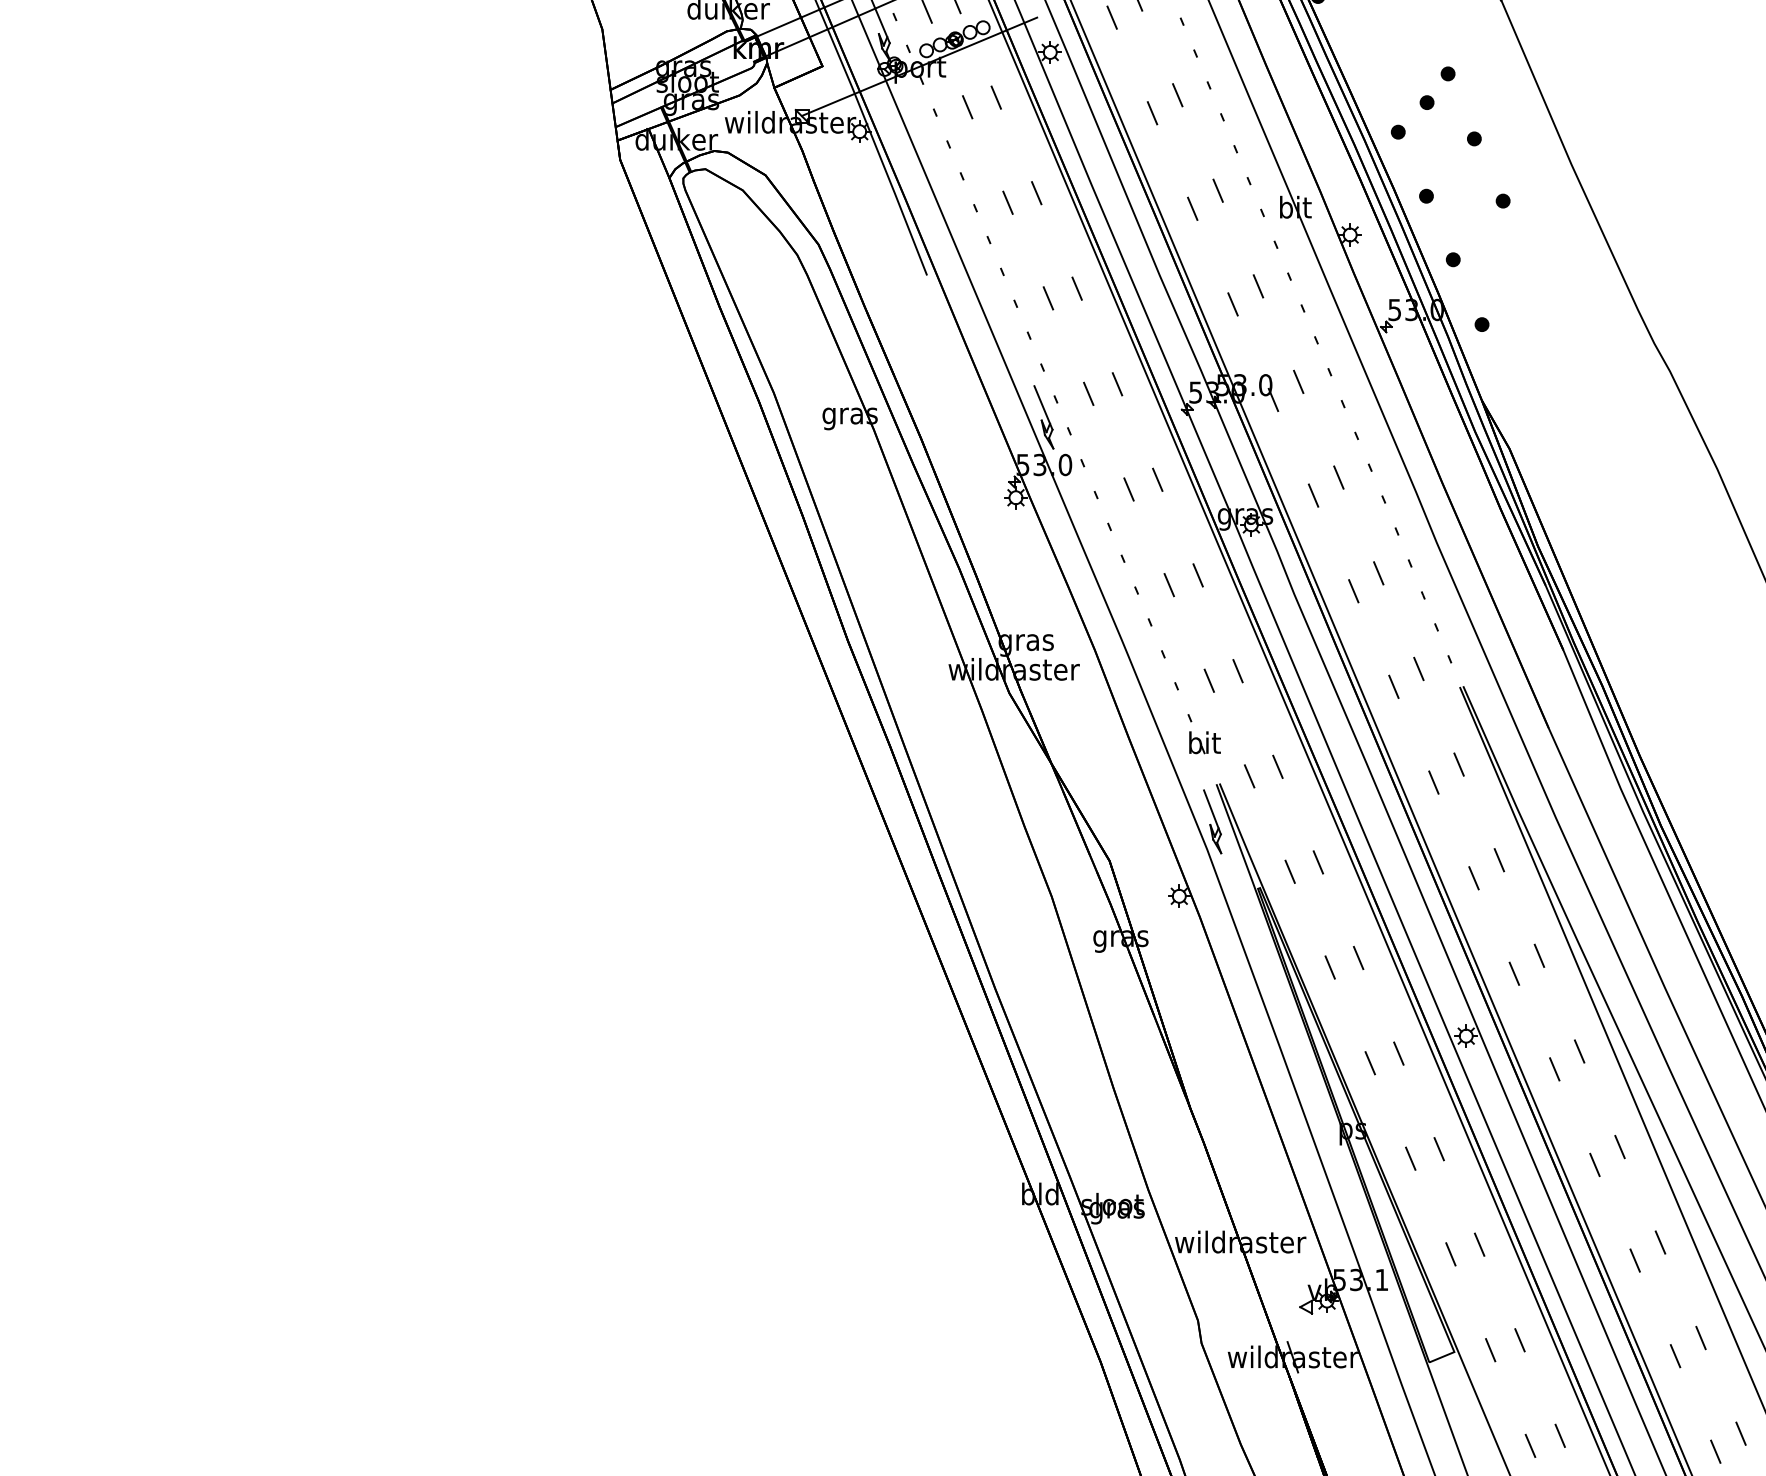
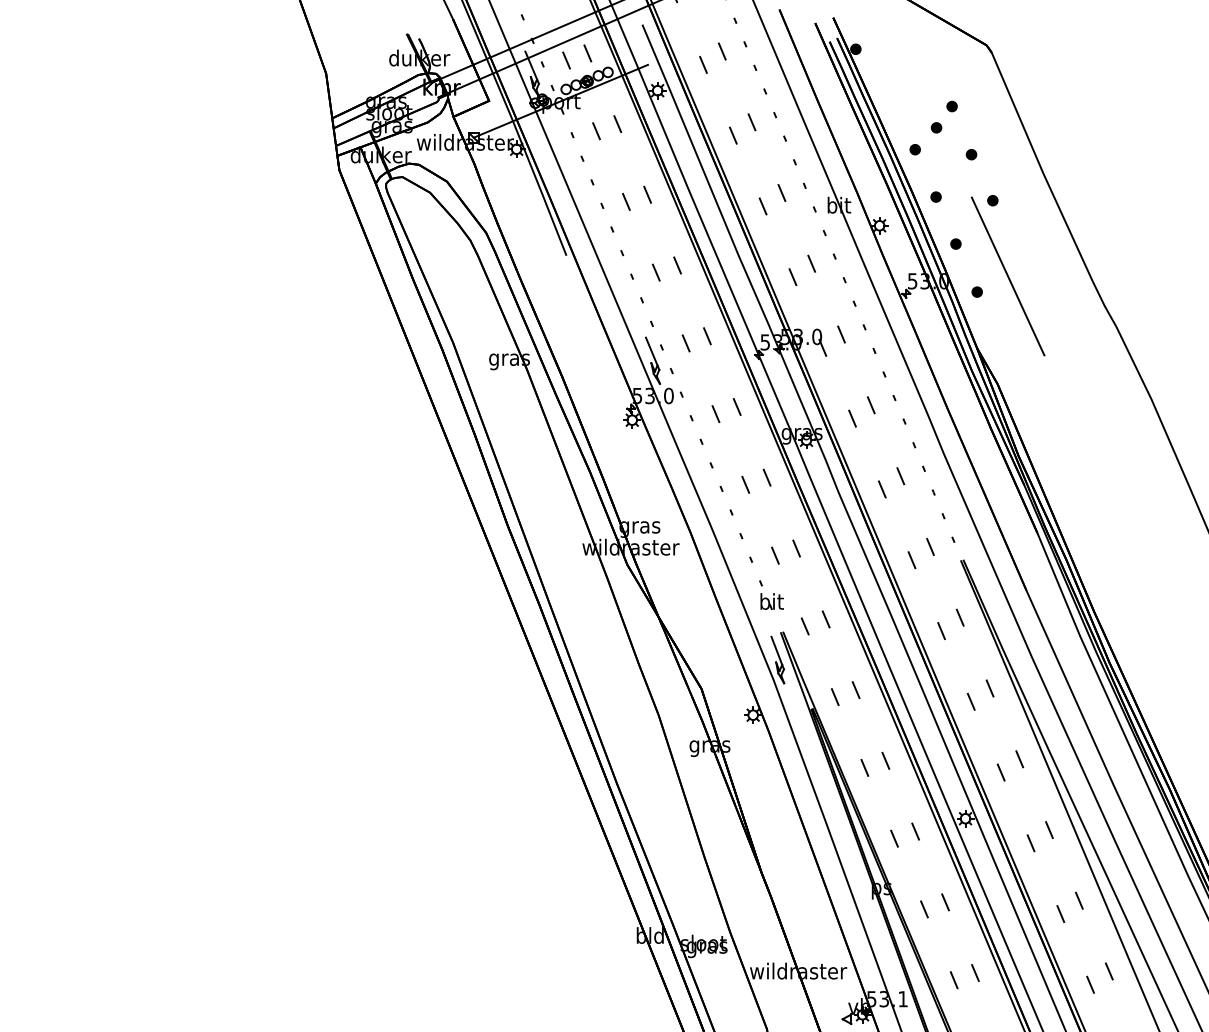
line: (1523, 303) -> (1007, 276), added

